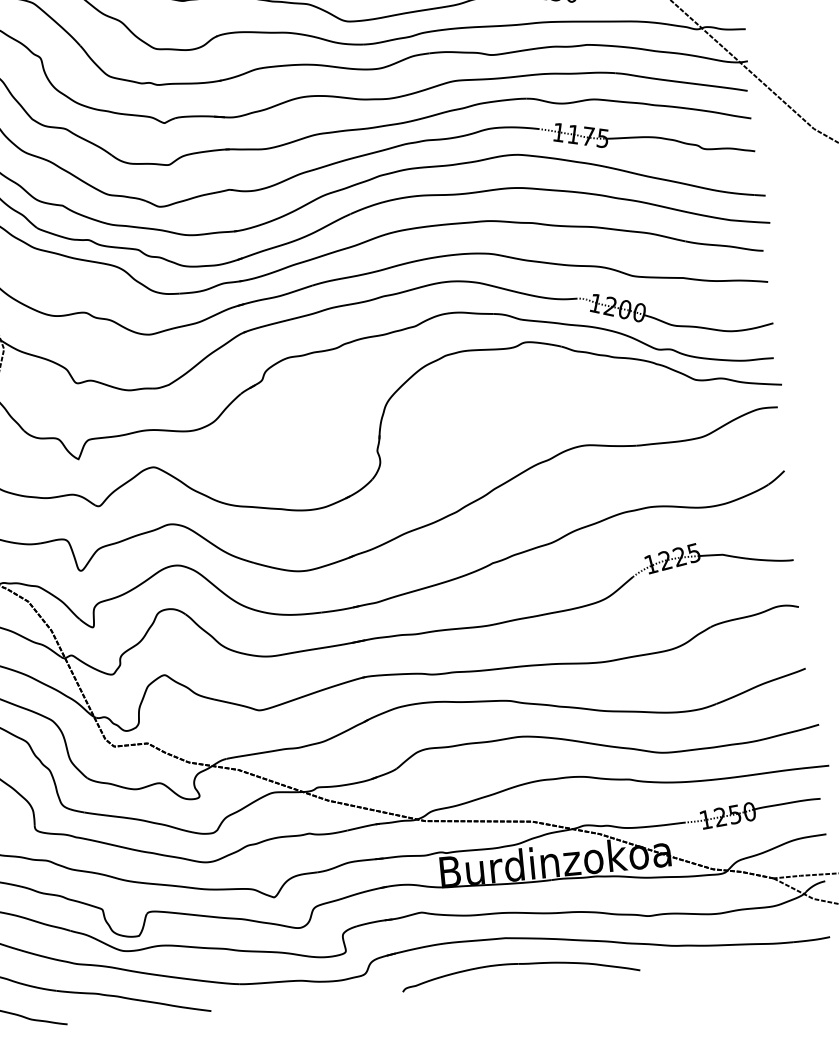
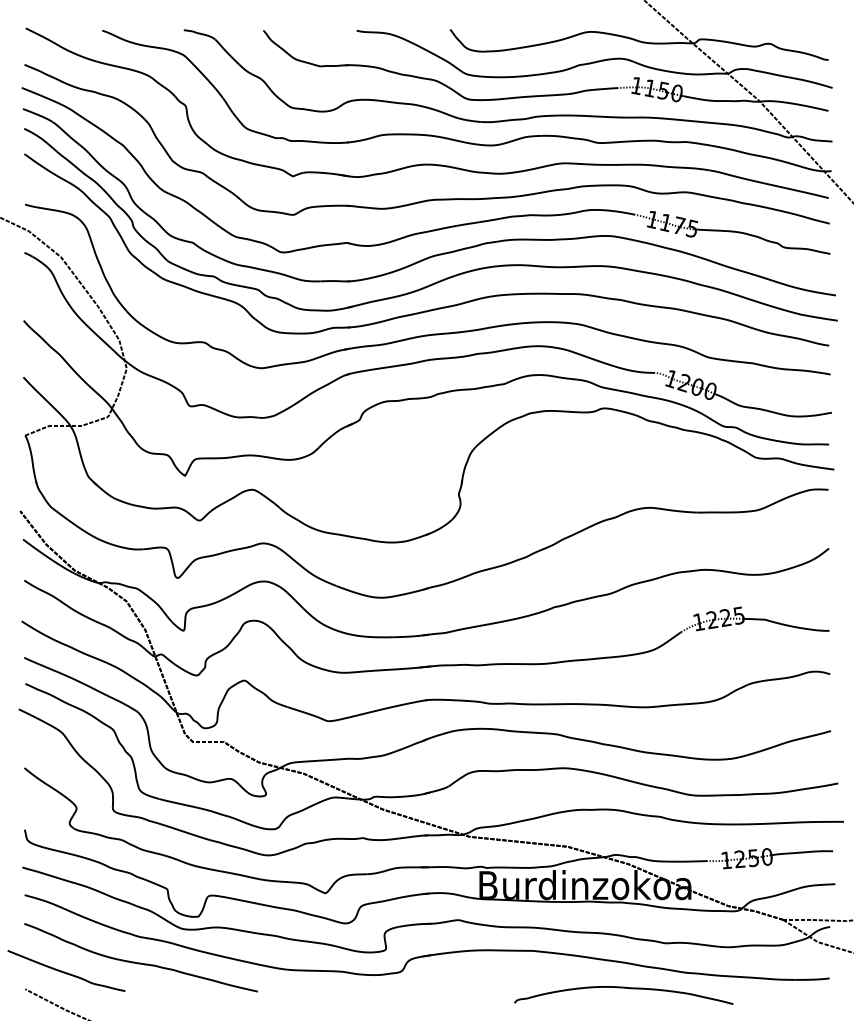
part: (519, 964) -> (623, 988), moved

